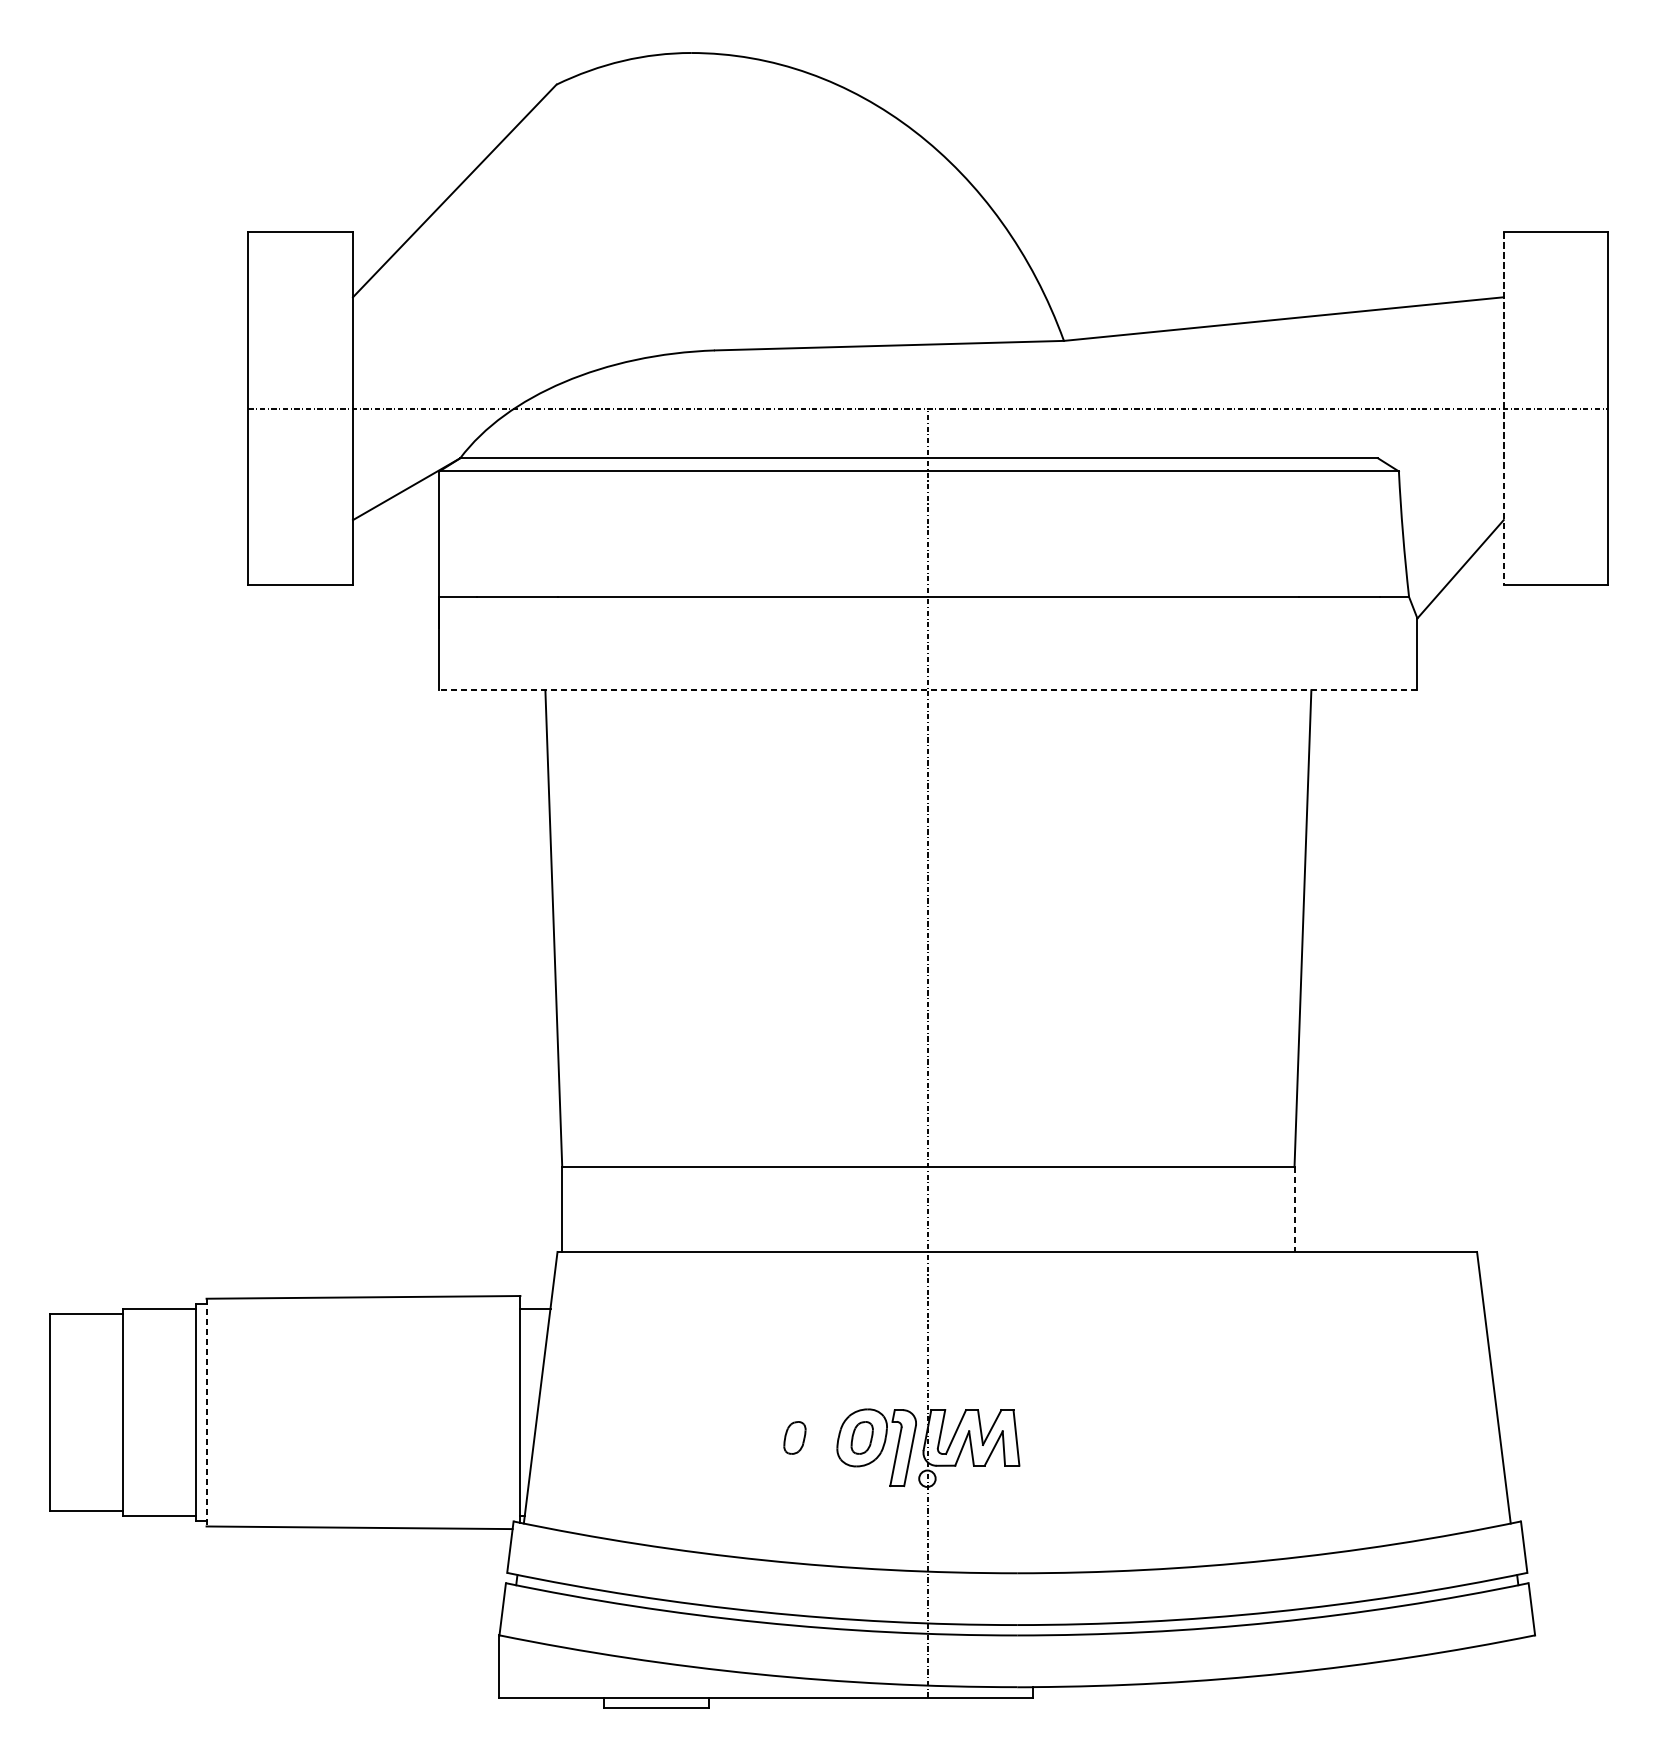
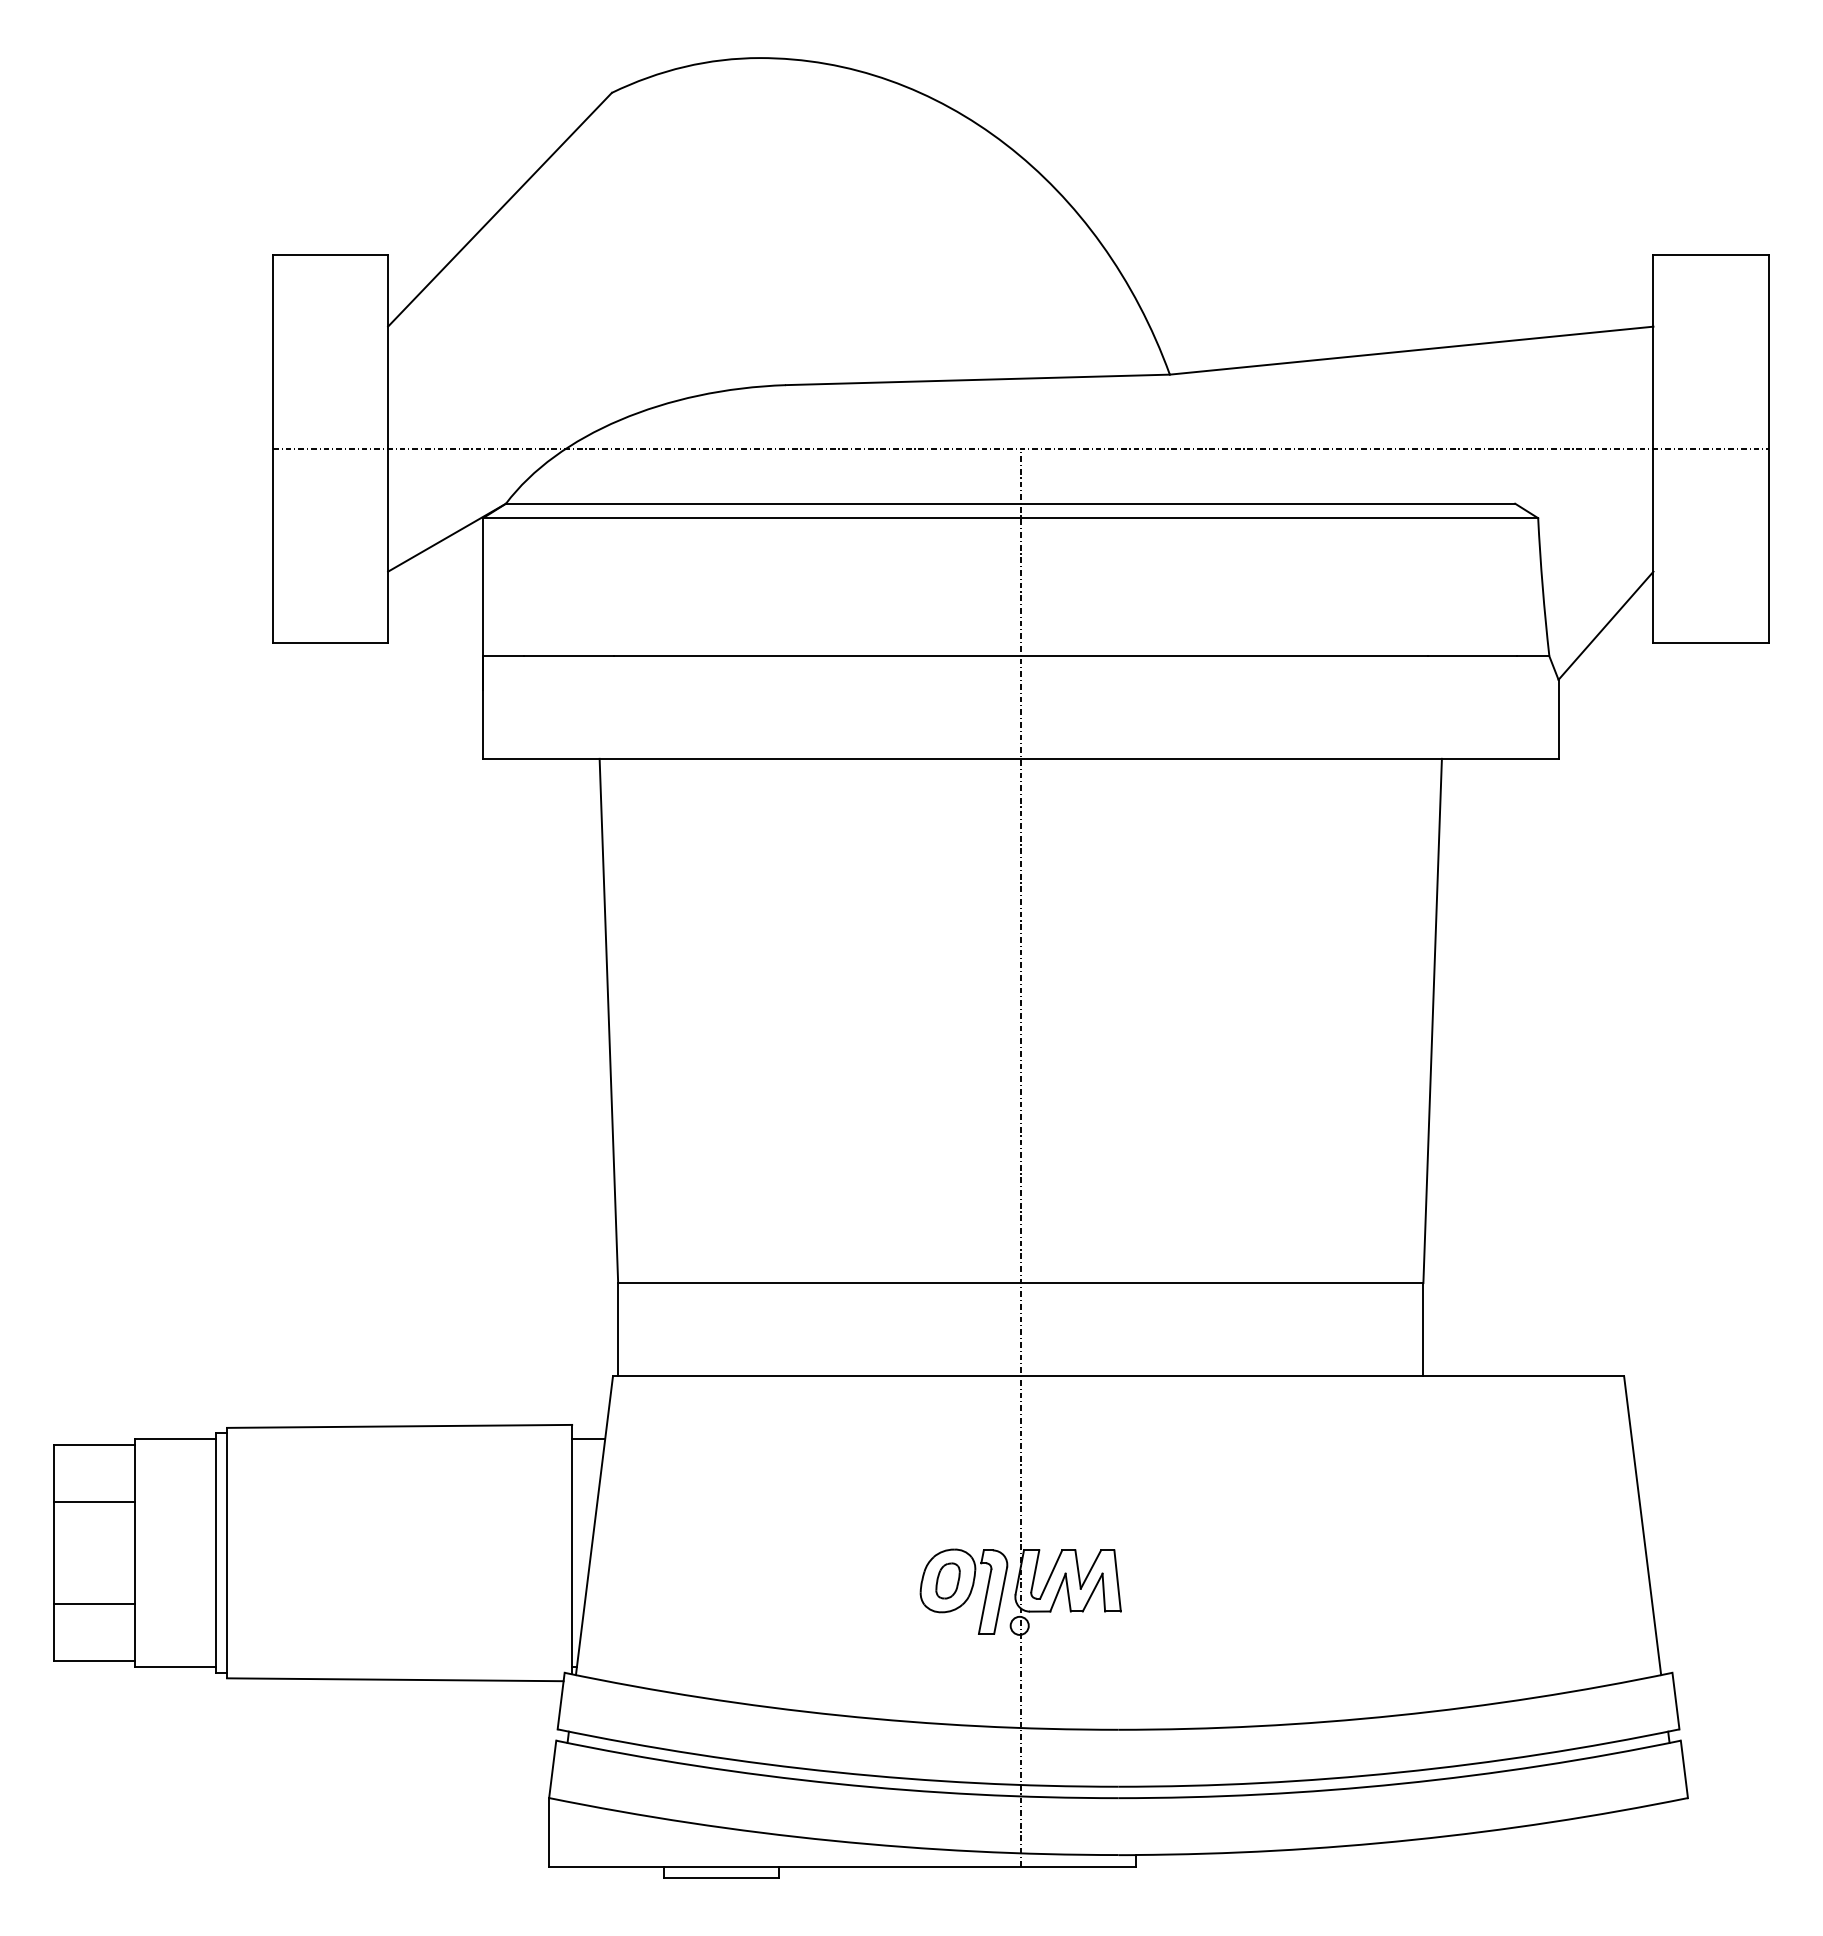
line: (1503, 408) -> (1653, 449), dashed -> solid
line: (928, 689) -> (1020, 758), dashed -> solid
line: (1294, 1209) -> (1423, 1329), dashed -> solid
line: (86, 1365) -> (94, 1501), added
line: (206, 1412) -> (227, 1553), dashed -> solid
part: (794, 1437) -> (873, 1580), removed
line: (86, 1459) -> (94, 1604), added

